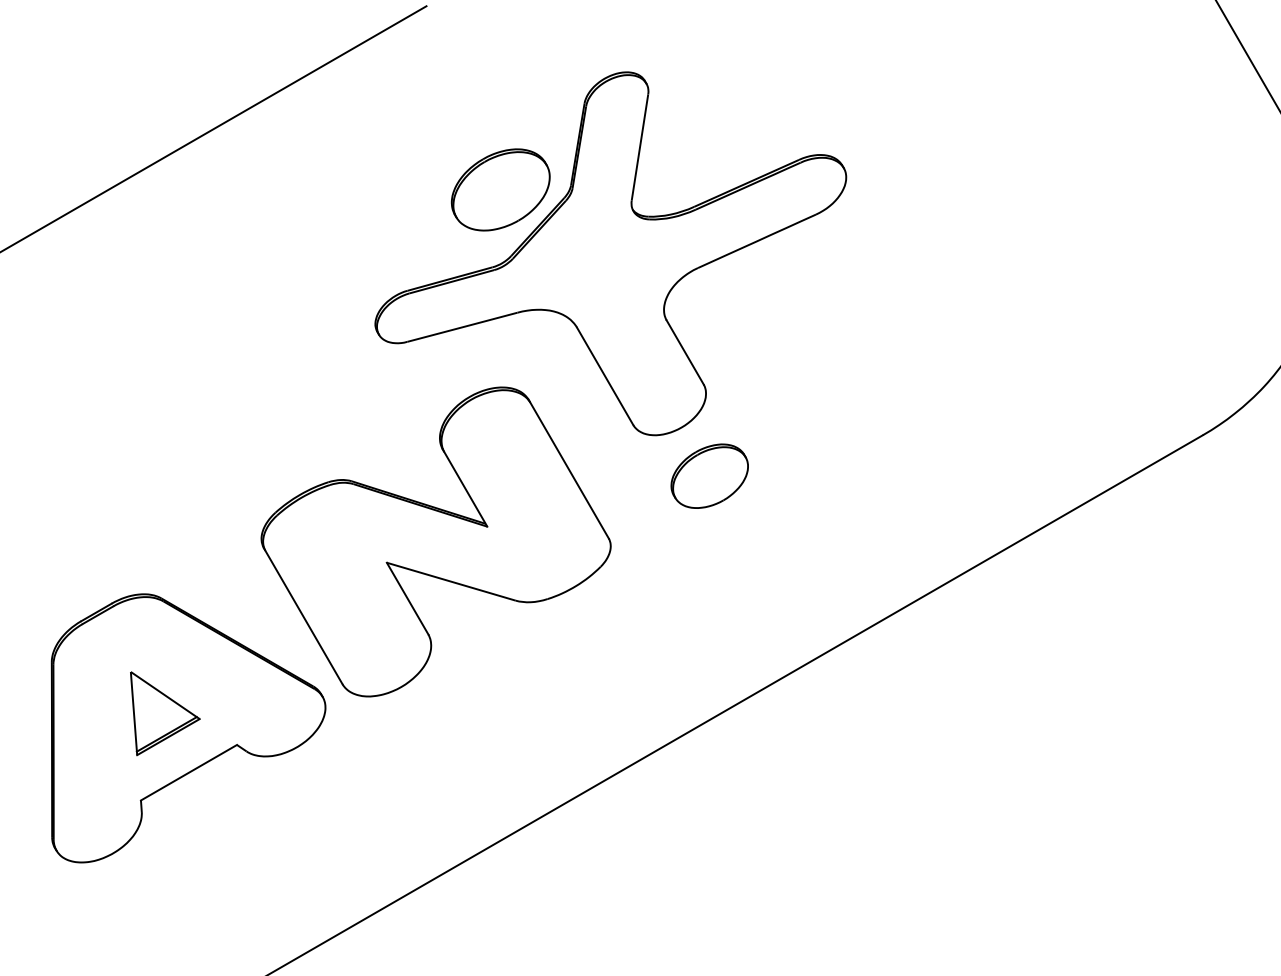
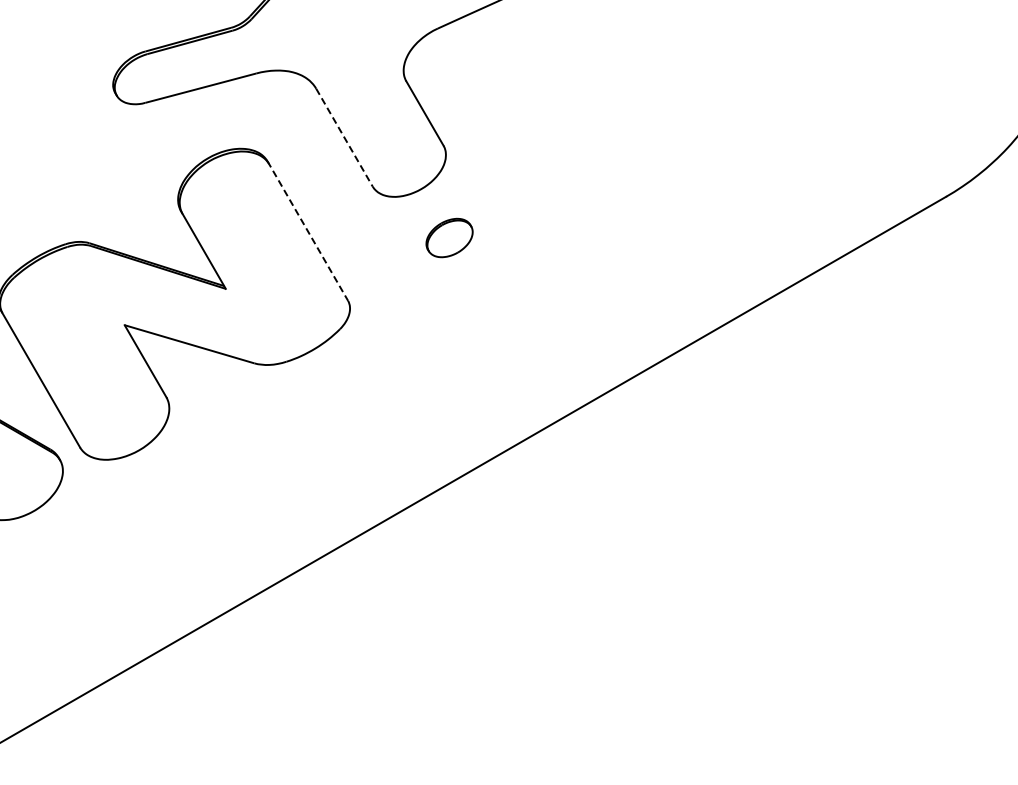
line: (605, 376) -> (344, 137), solid -> dashed
line: (569, 469) -> (308, 231), solid -> dashed
part: (709, 475) -> (449, 237), size x0.6

